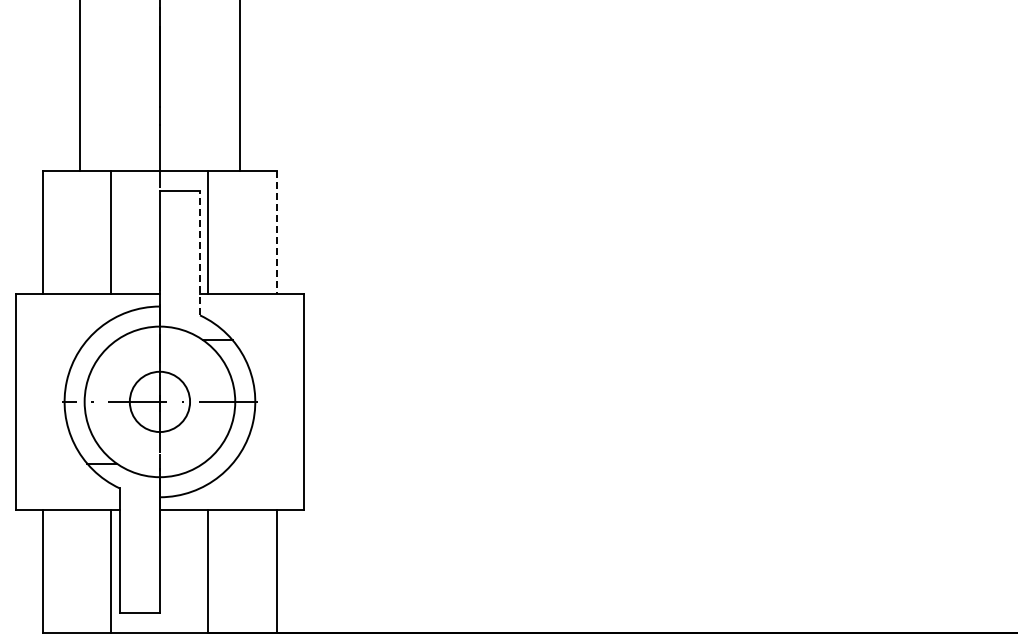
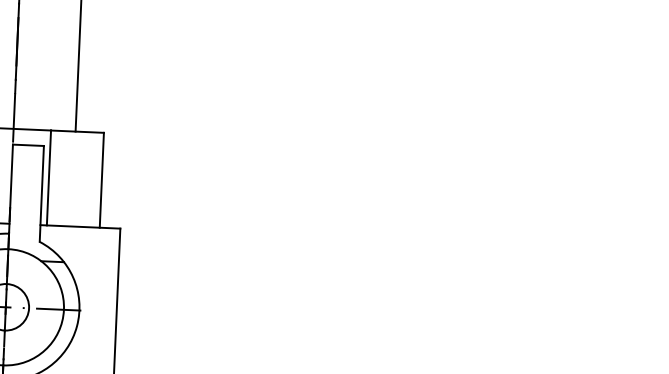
line: (276, 232) -> (101, 180), dashed -> solid
line: (200, 252) -> (42, 193), dashed -> solid

